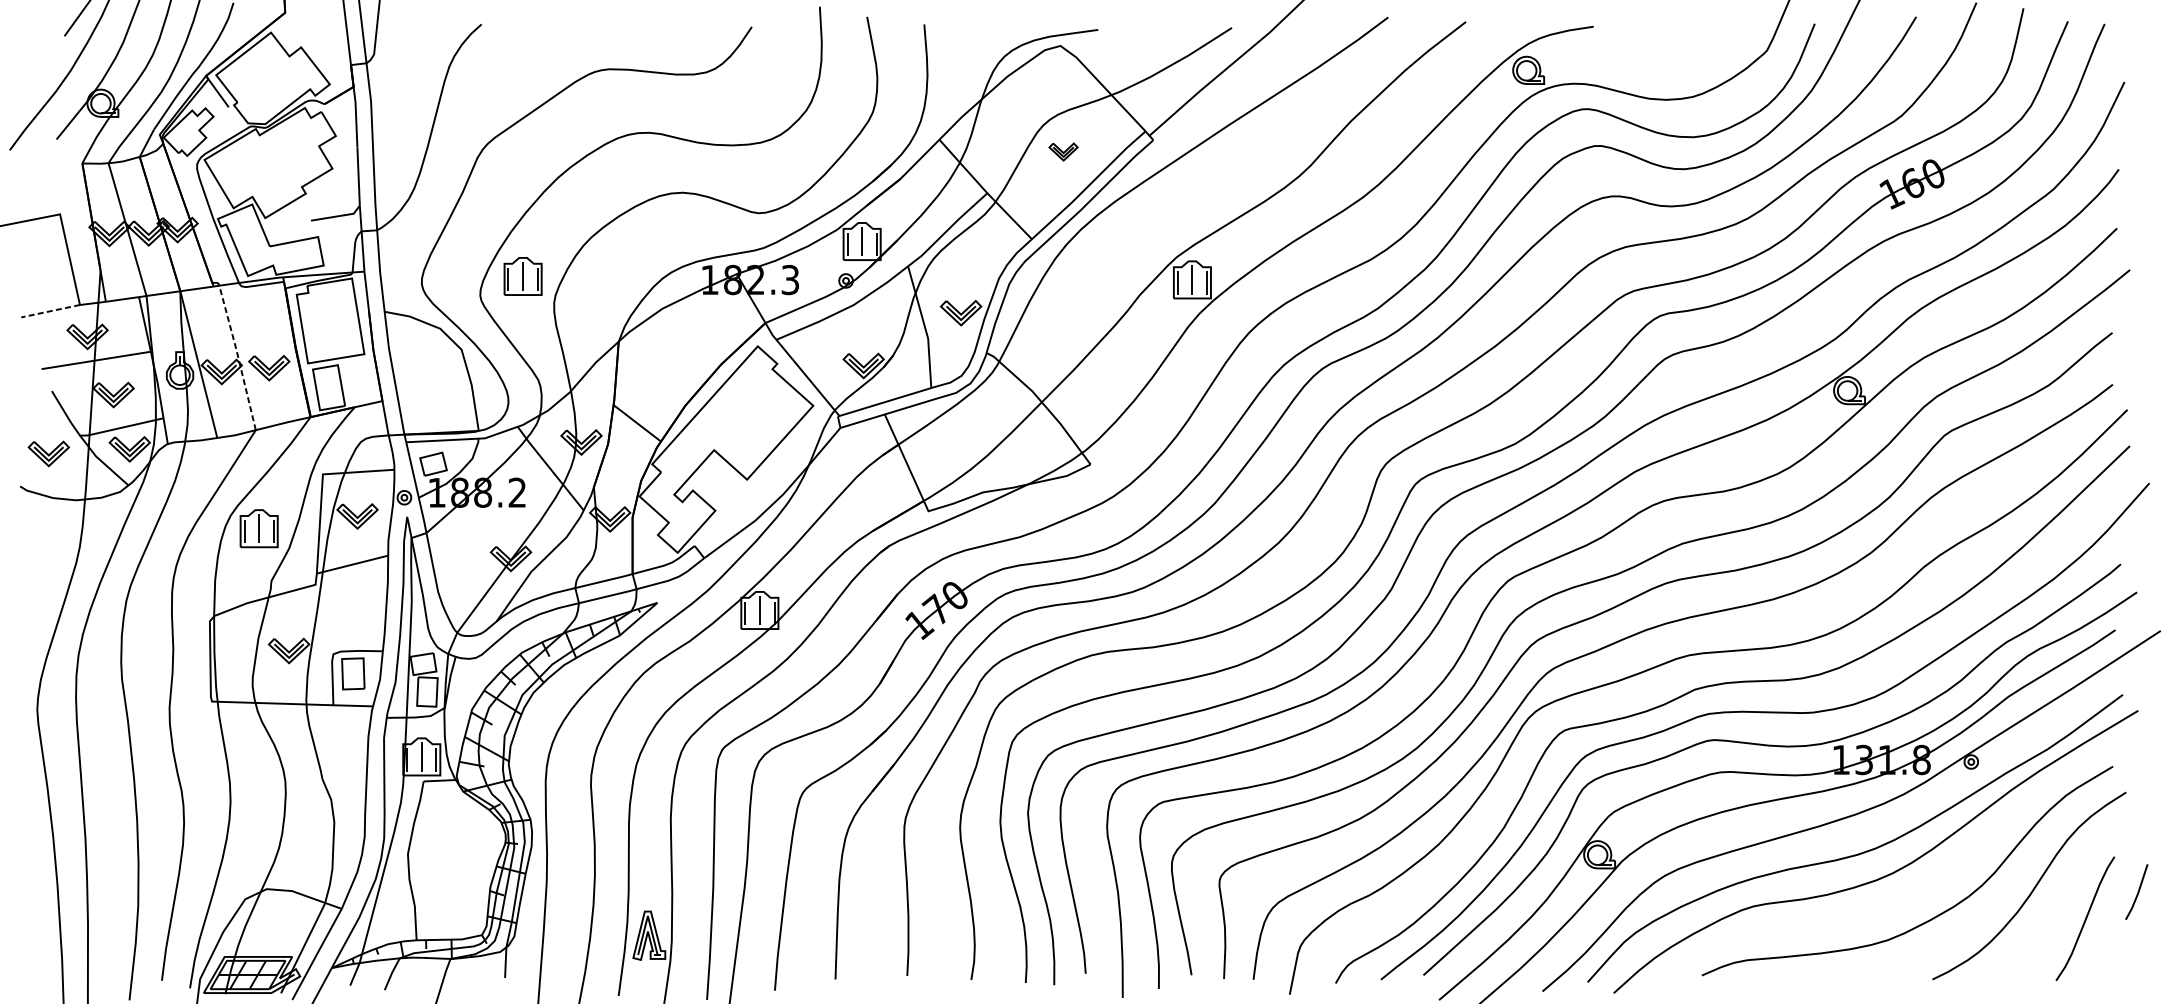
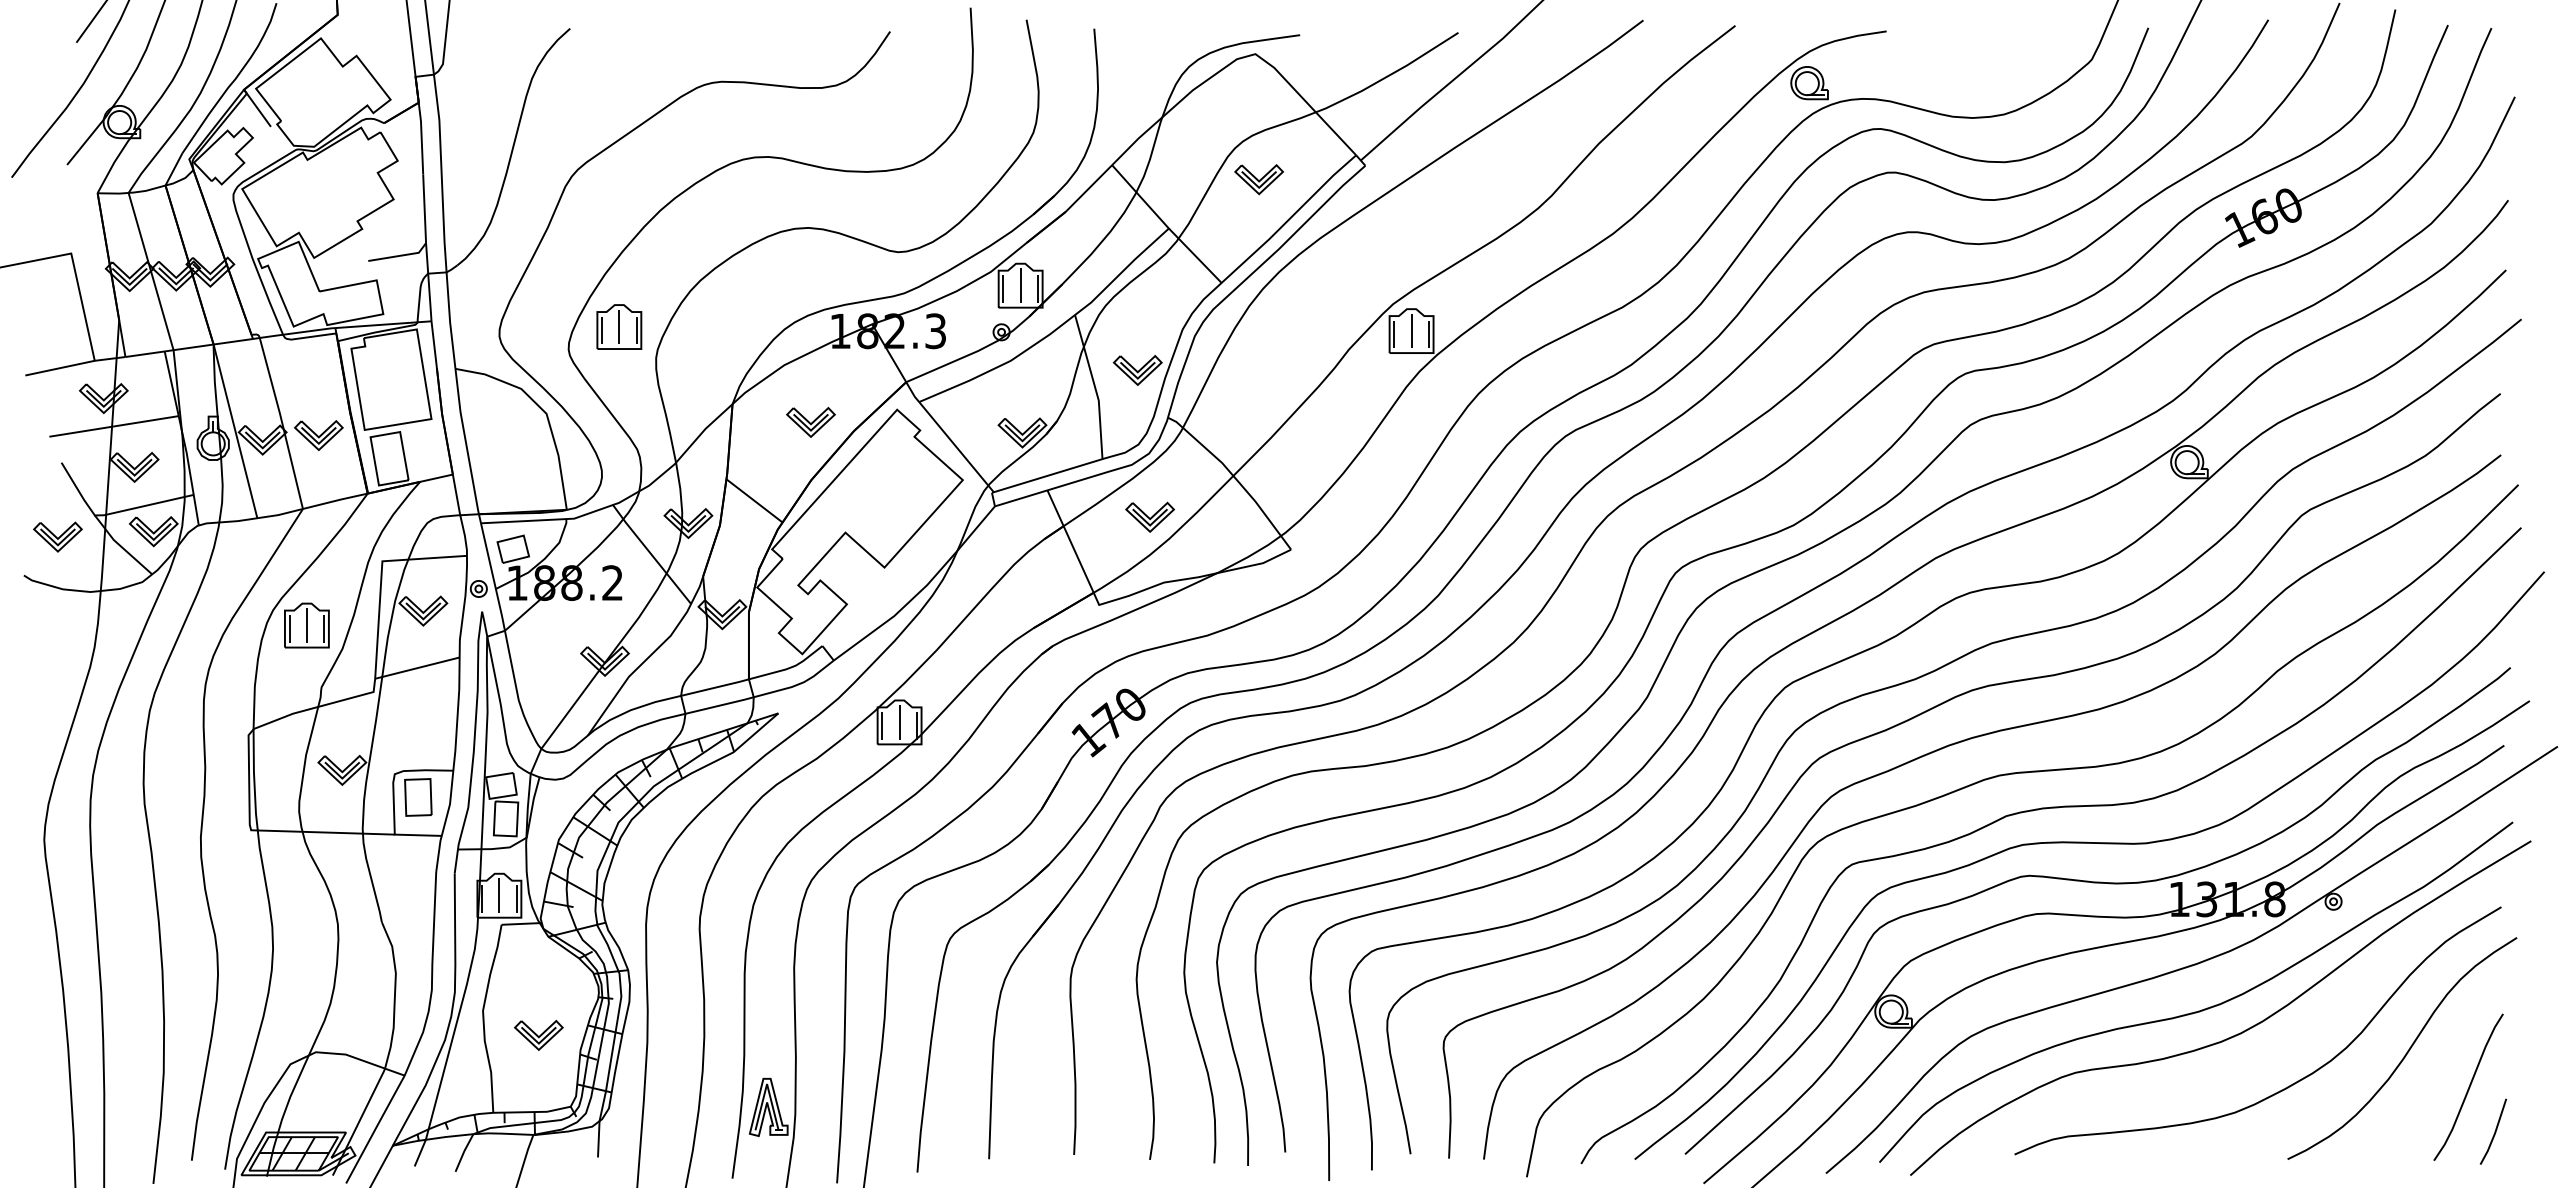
part: (1063, 151) -> (1258, 179), size x1.43
line: (50, 311) -> (59, 368), dashed -> solid
line: (238, 357) -> (282, 422), dashed -> solid
part: (684, 357) -> (810, 422), added
part: (970, 436) -> (1149, 516), added
part: (454, 874) -> (538, 1035), added
line: (2137, 891) -> (2494, 1131), moved

